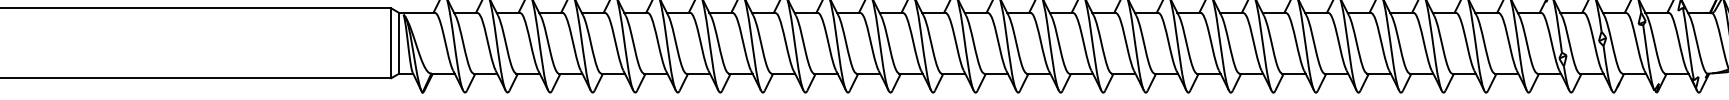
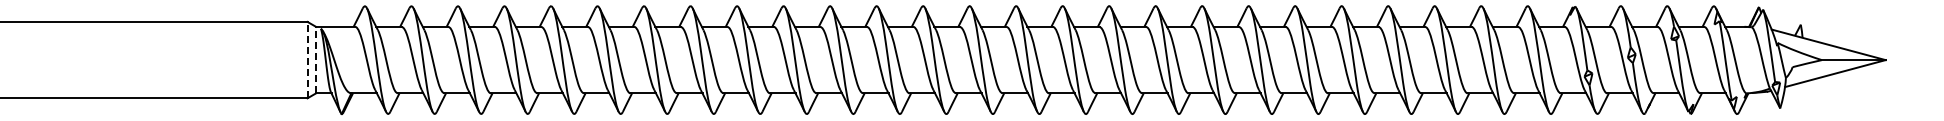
line: (391, 42) -> (307, 59), solid -> dashed
line: (399, 42) -> (316, 59), solid -> dashed

